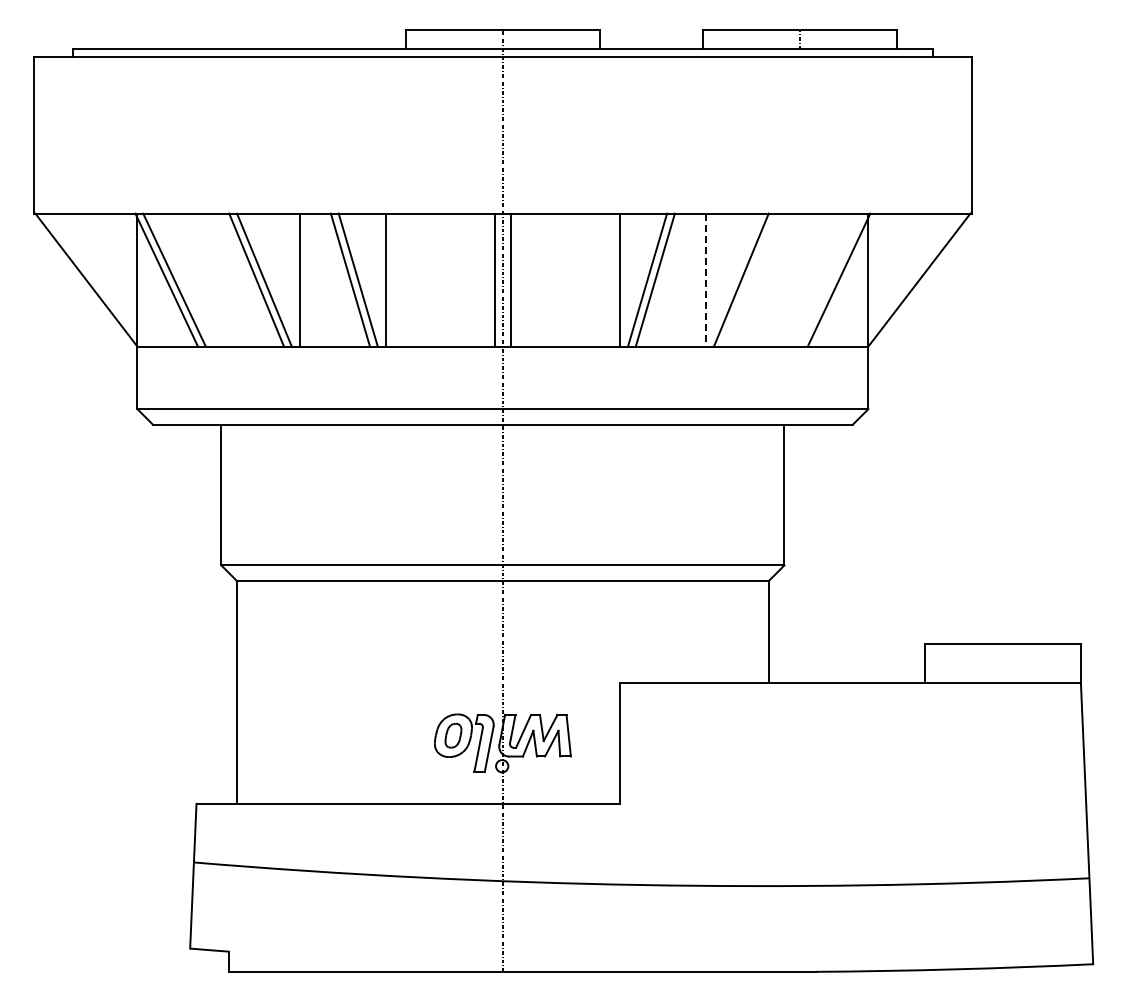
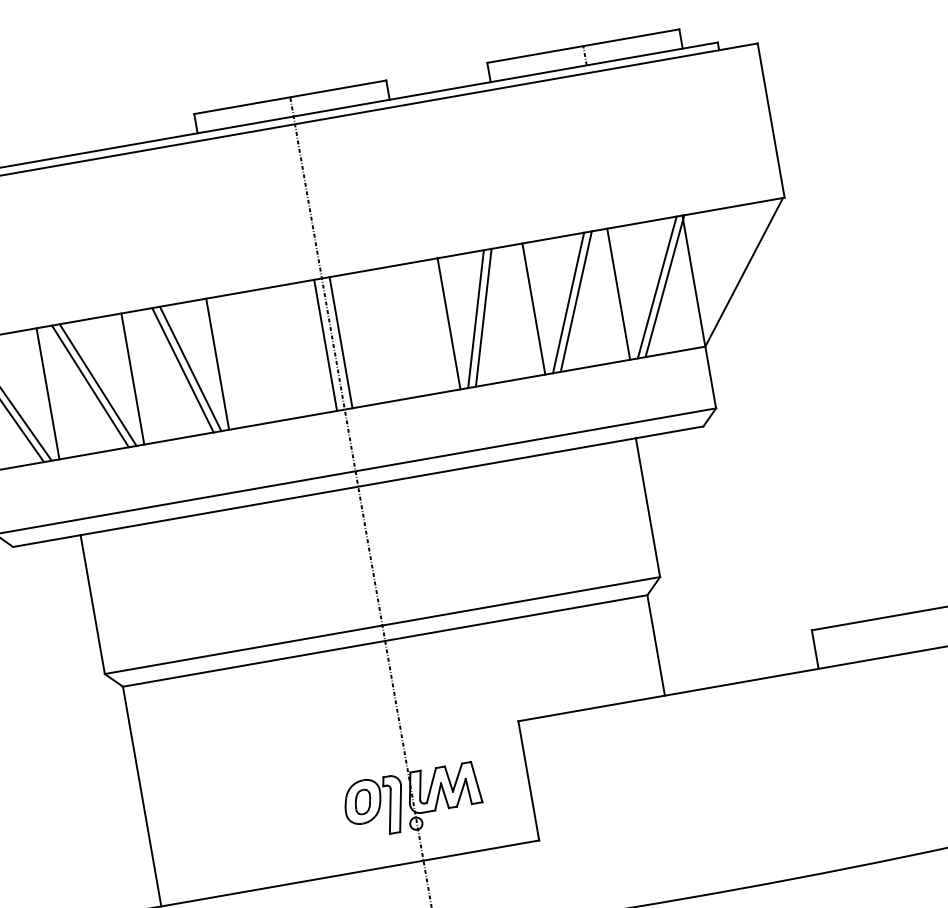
line: (213, 279) -> (47, 393), added
line: (748, 279) -> (575, 301), added
line: (792, 279) -> (618, 293), added
line: (831, 279) -> (657, 286), added
line: (706, 280) -> (534, 309), dashed -> solid

